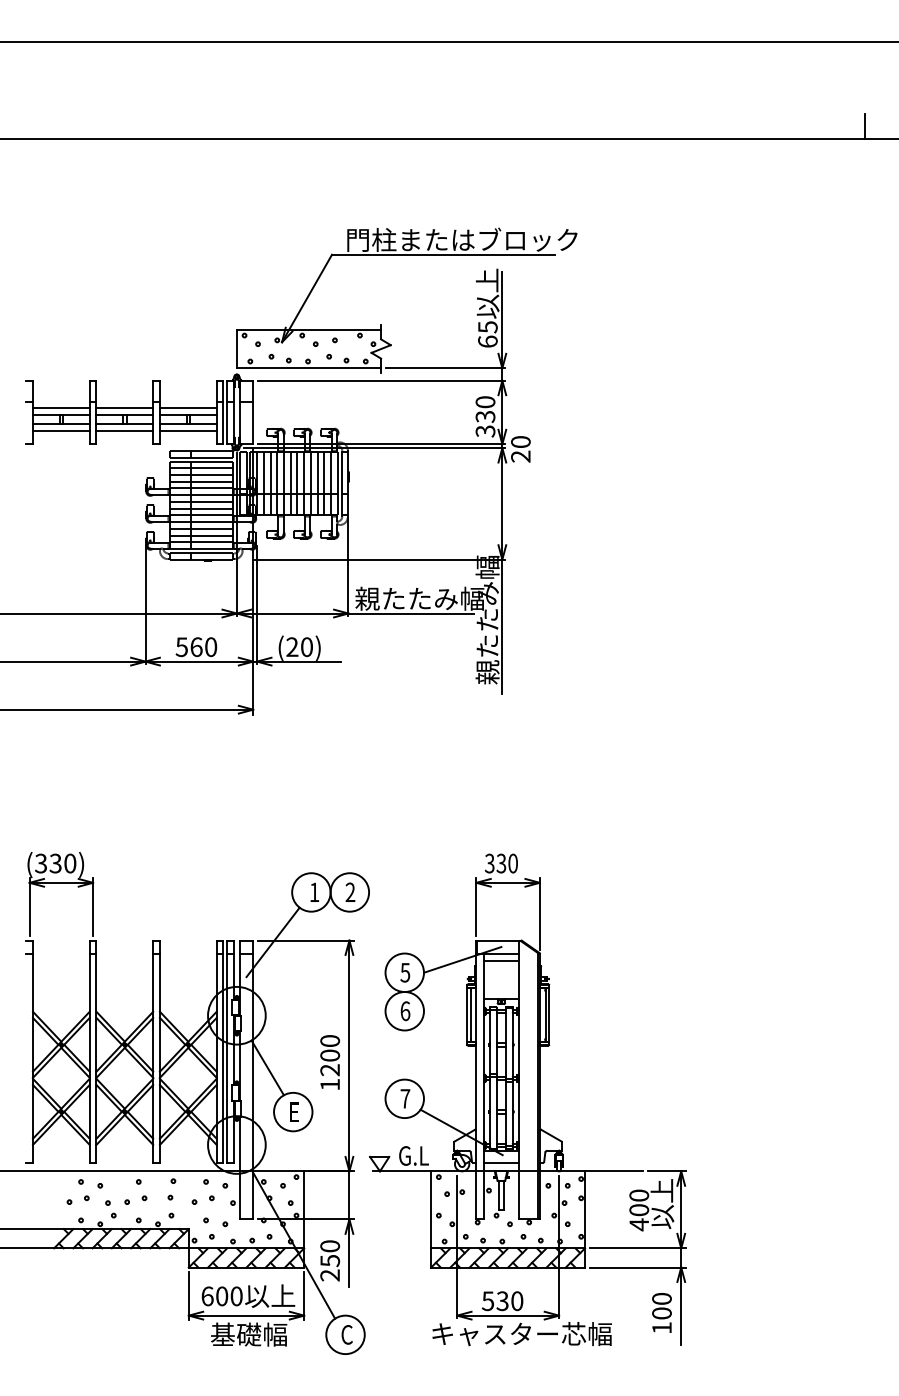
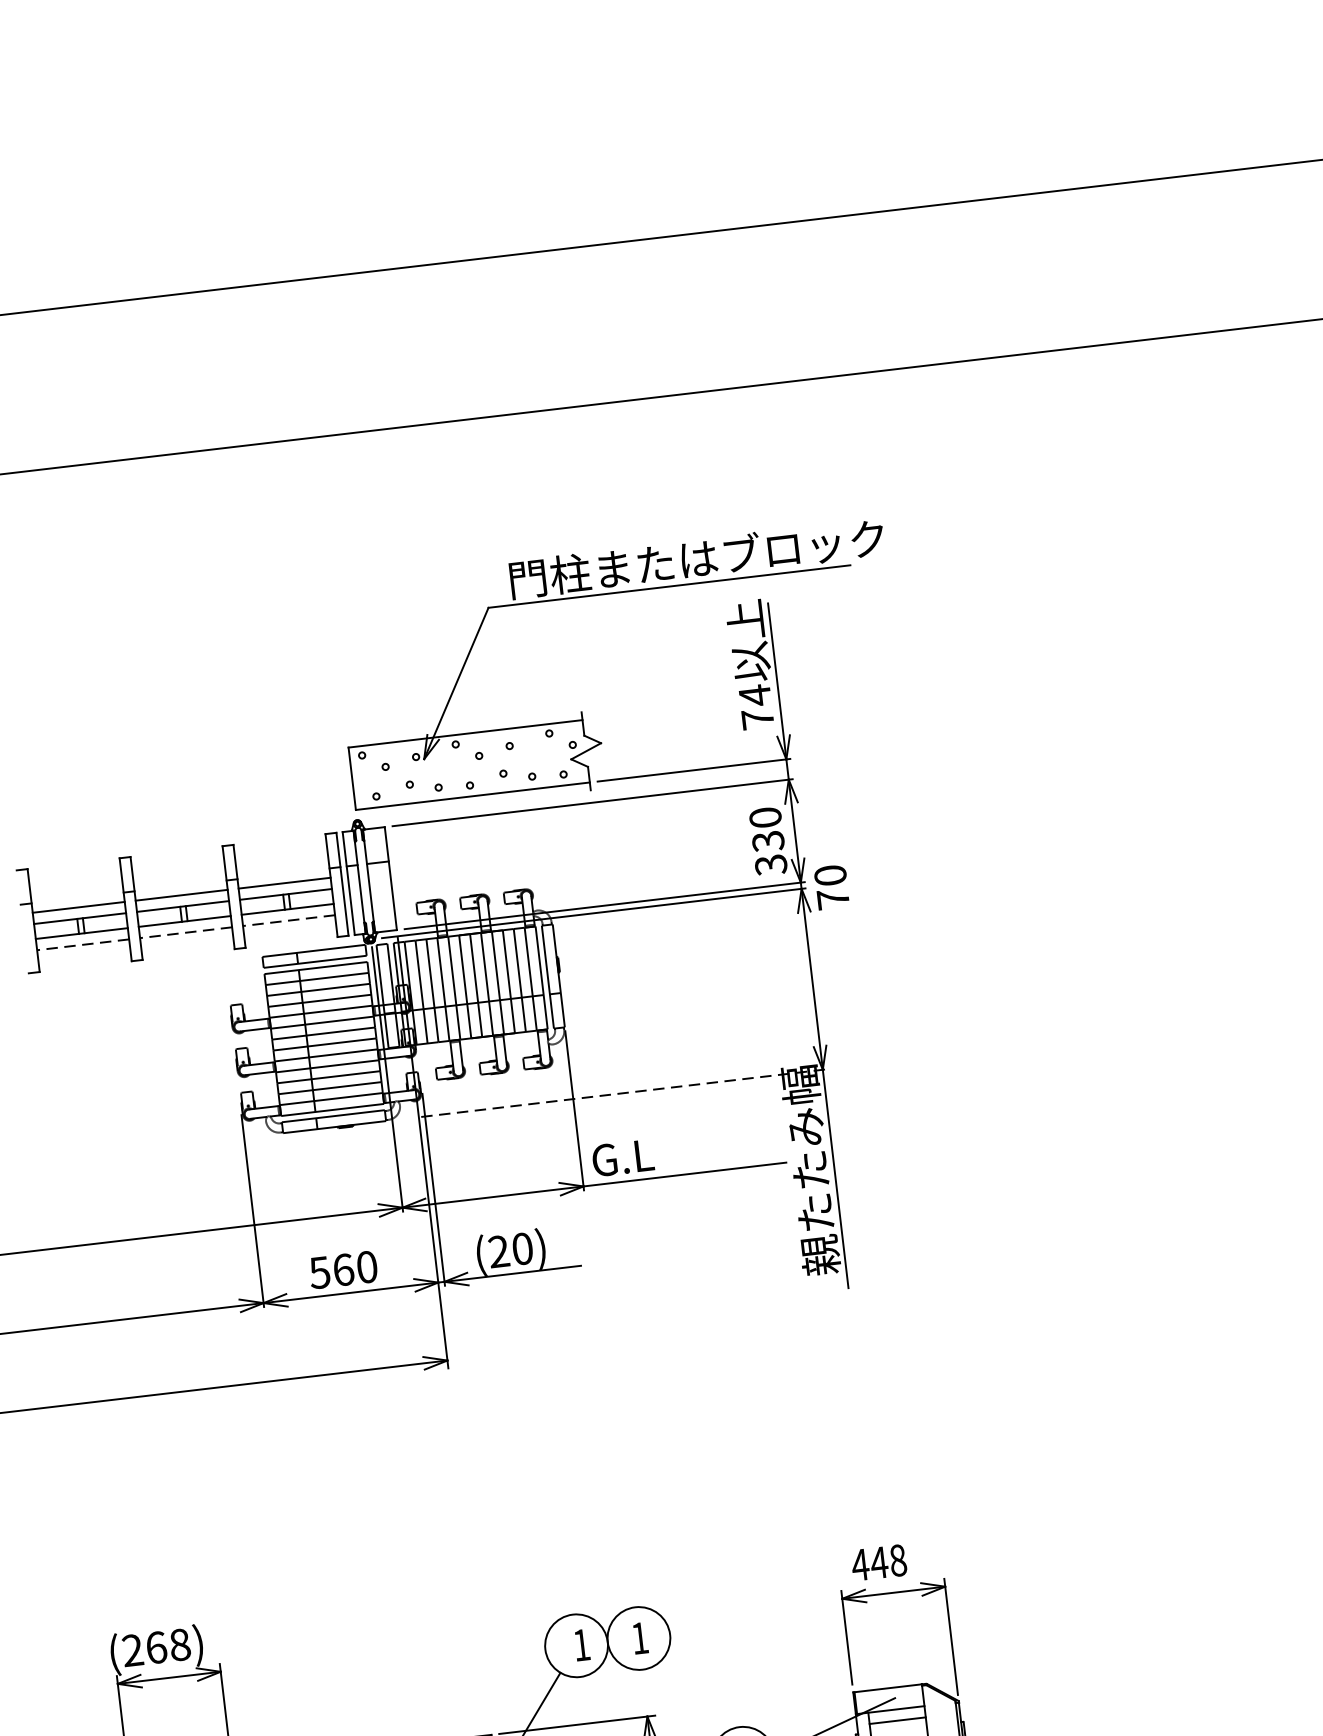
text: (487, 333) -> (755, 705), 65 -> 74
line: (60, 430) -> (81, 944), solid -> dashed
line: (124, 430) -> (185, 932), solid -> dashed
line: (187, 430) -> (287, 920), solid -> dashed
text: (520, 456) -> (832, 899), 20 -> 70
line: (380, 559) -> (625, 1092), solid -> dashed
text: (419, 598) -> (695, 1148), 親たたみ幅 -> G.L
text: (55, 863) -> (156, 1647), (330) -> (268)
text: (500, 863) -> (877, 1562), 330 -> 448
text: (350, 891) -> (639, 1636), 2 -> 1

